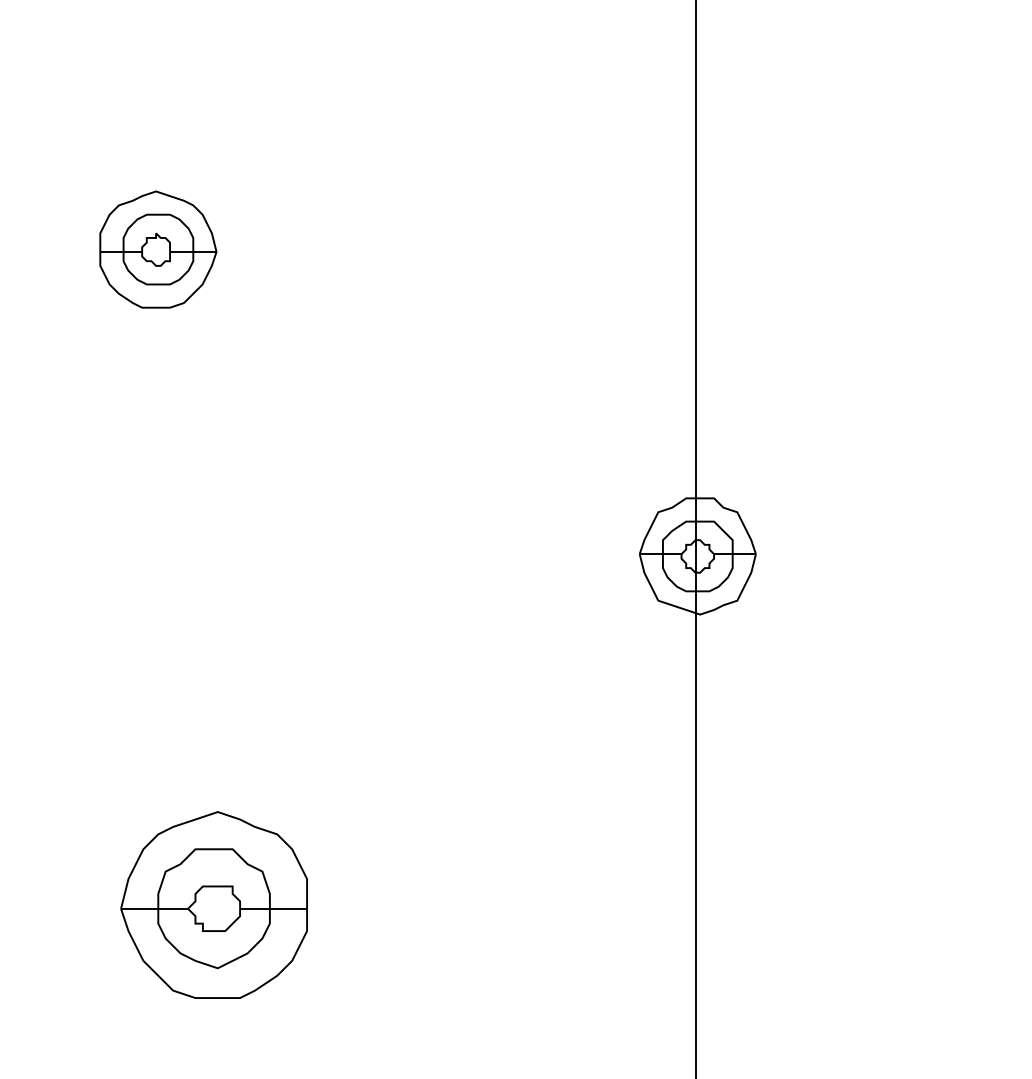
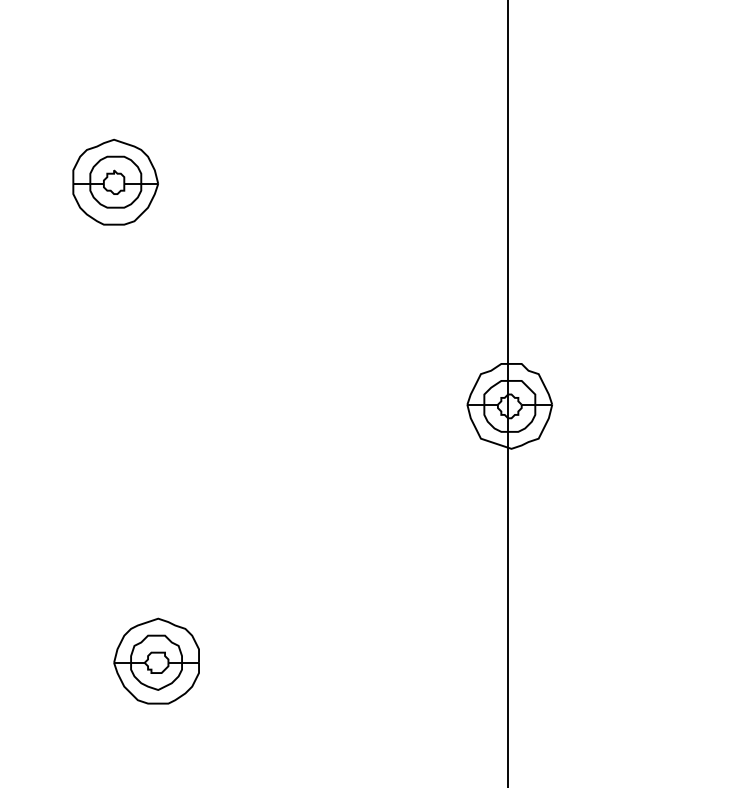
part: (214, 905) -> (156, 661), size x0.62

